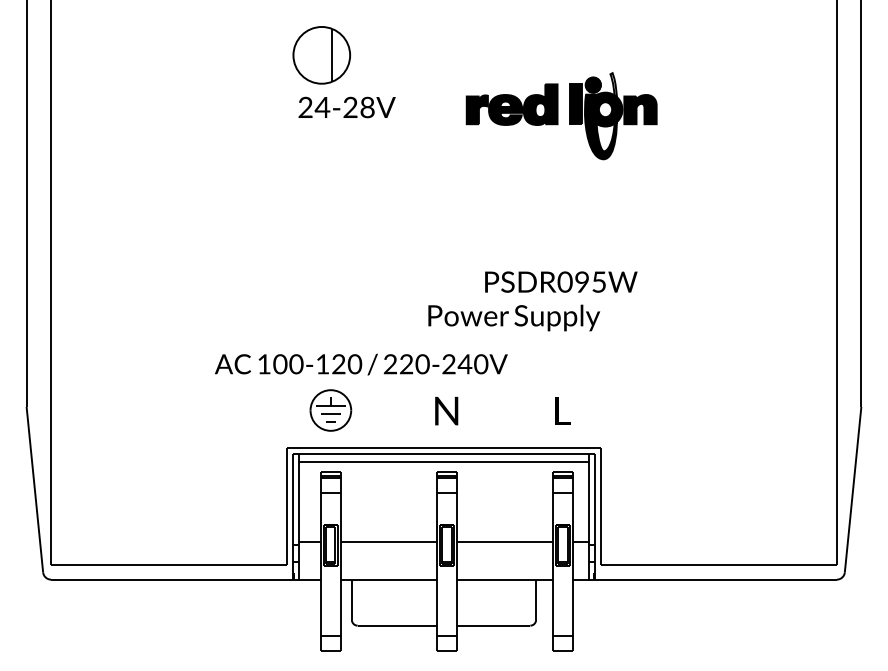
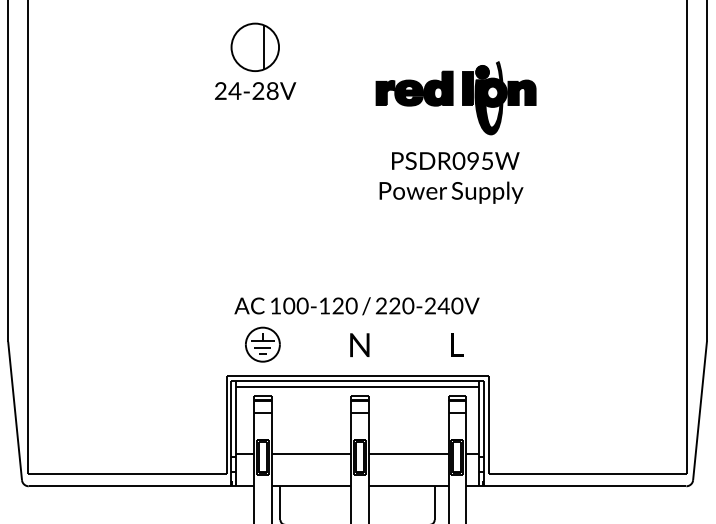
text: (346, 107) -> (255, 91), moved
text: (561, 281) -> (455, 160), moved
text: (514, 317) -> (451, 192), moved
text: (361, 364) -> (357, 306), moved

